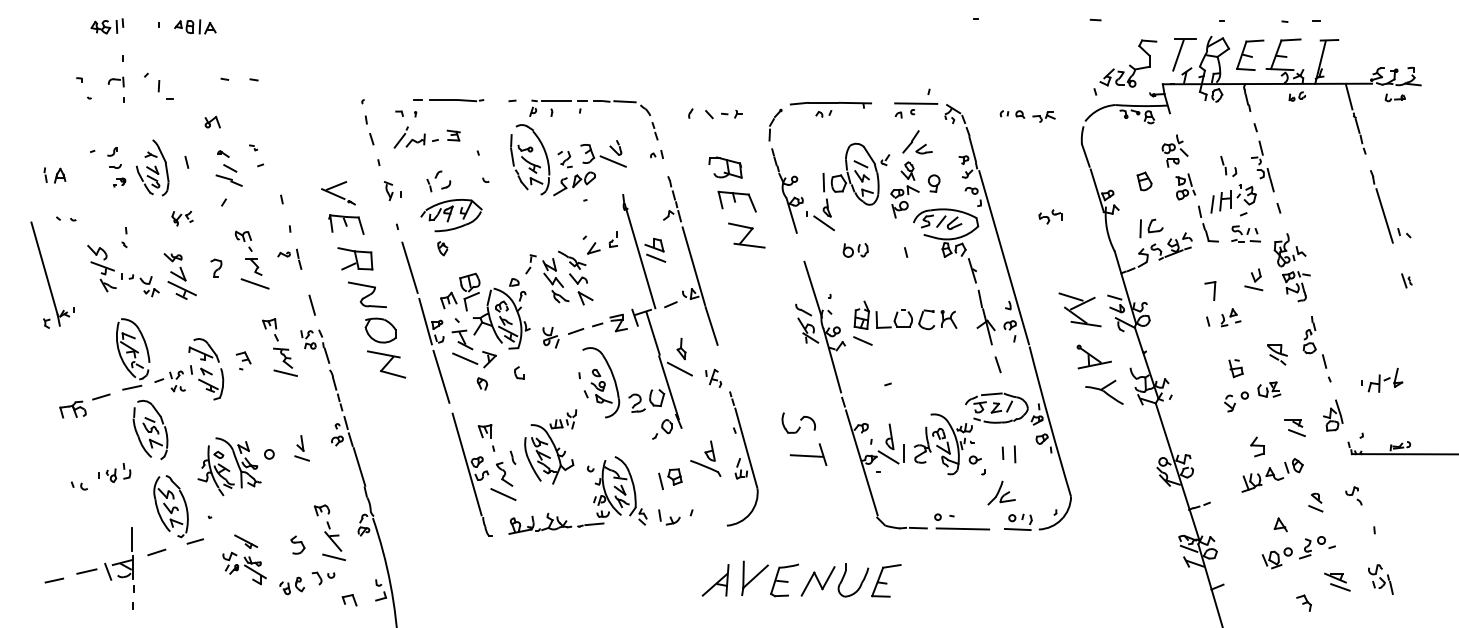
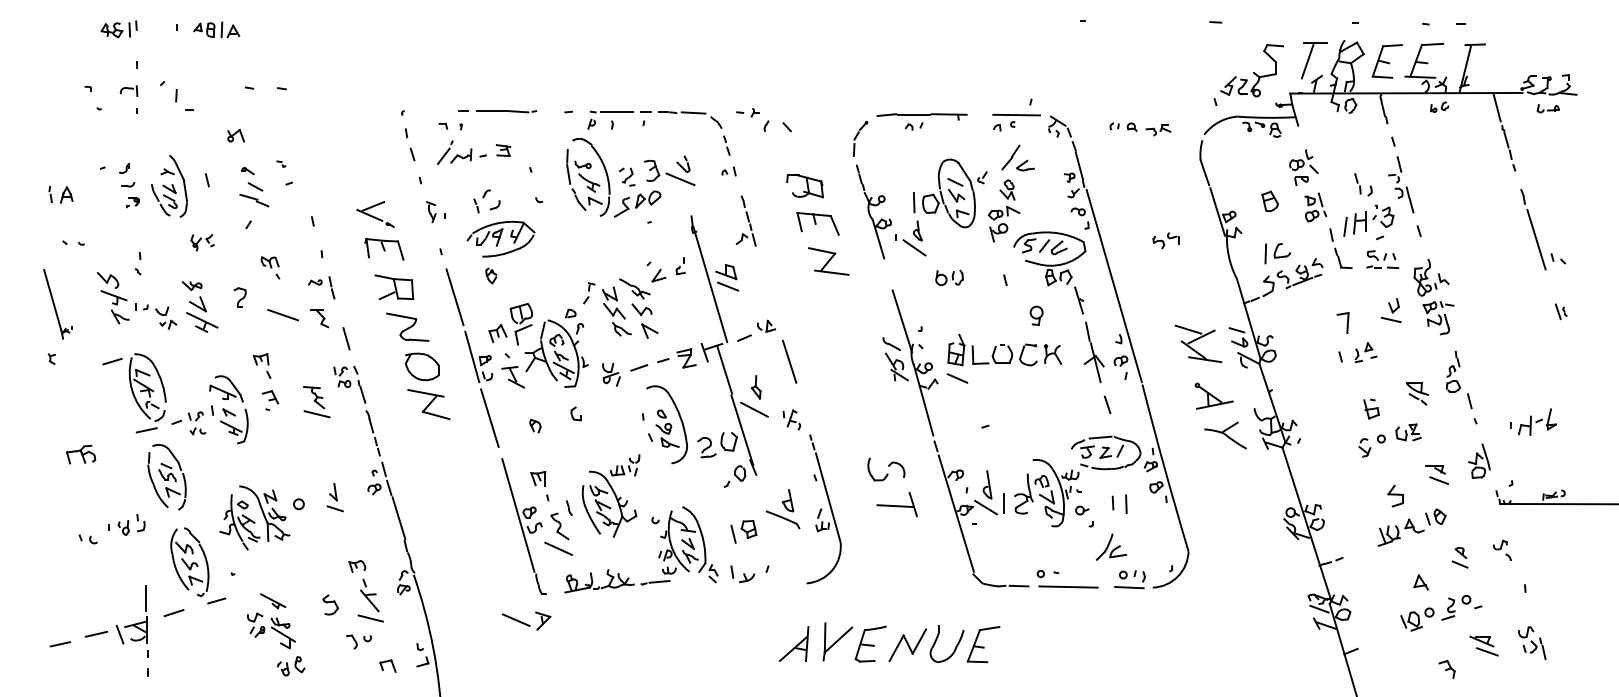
part: (731, 113) -> (747, 112), moved
part: (934, 183) -> (1036, 315), moved
line: (693, 266) -> (769, 295), removed
part: (253, 267) -> (319, 318), moved
part: (51, 274) -> (57, 304), size x0.6
part: (270, 329) -> (262, 365), moved
part: (474, 359) -> (526, 620), moved
line: (101, 396) -> (112, 361), moved
part: (292, 586) -> (291, 666), moved

